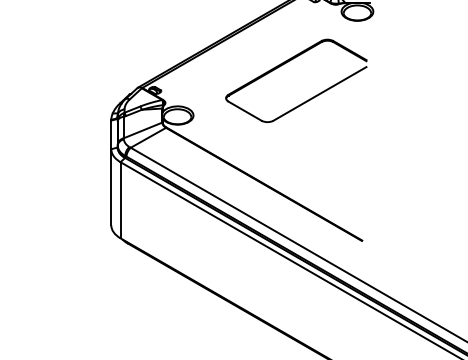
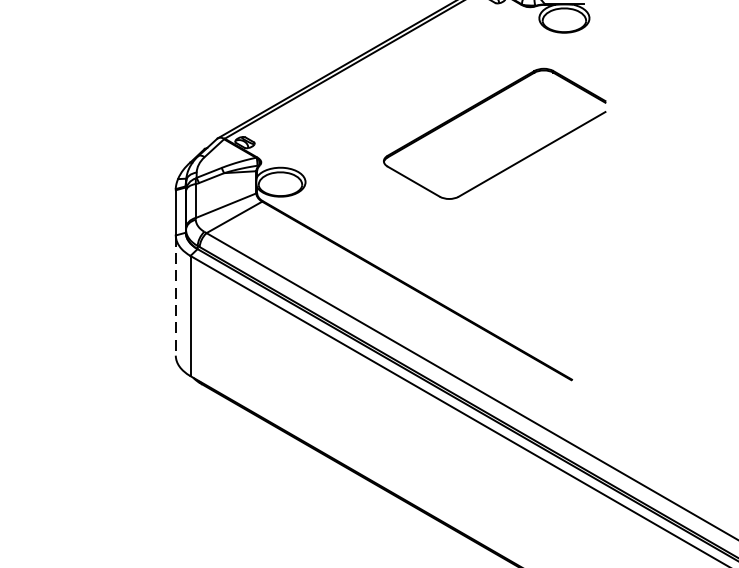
part: (288, 62) -> (482, 104), moved
line: (111, 187) -> (176, 295), solid -> dashed

